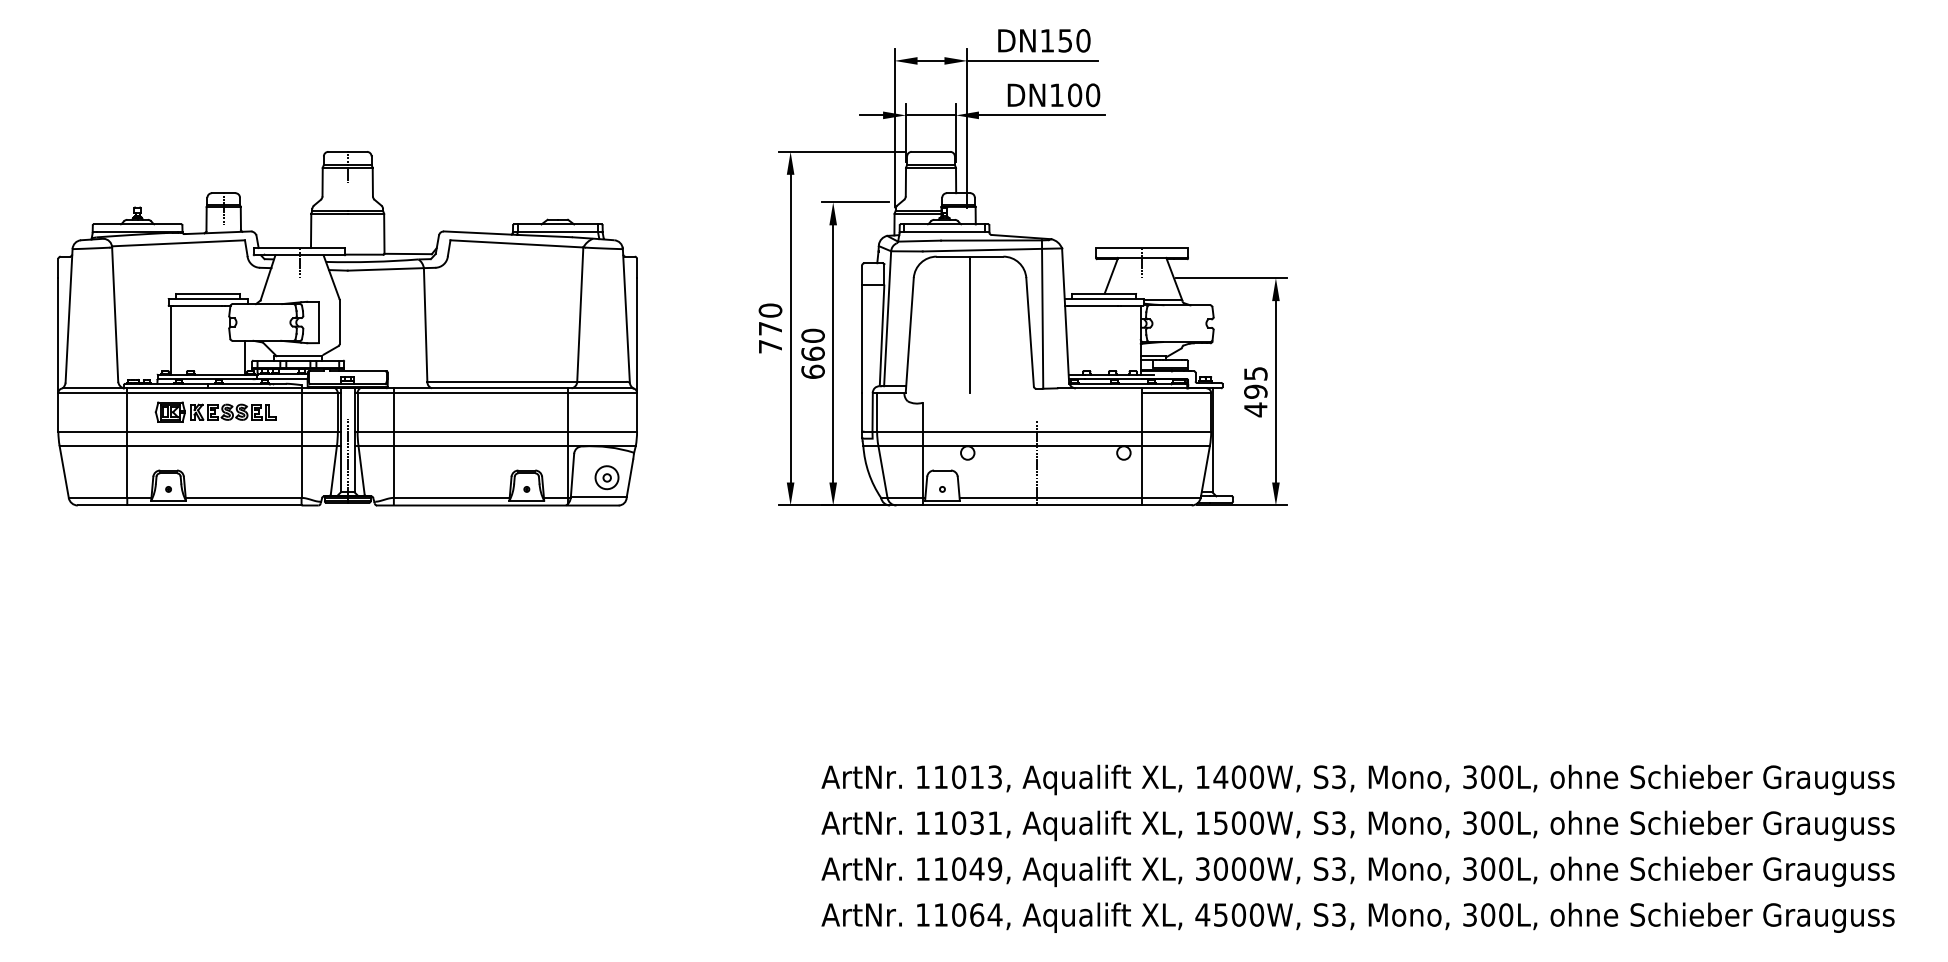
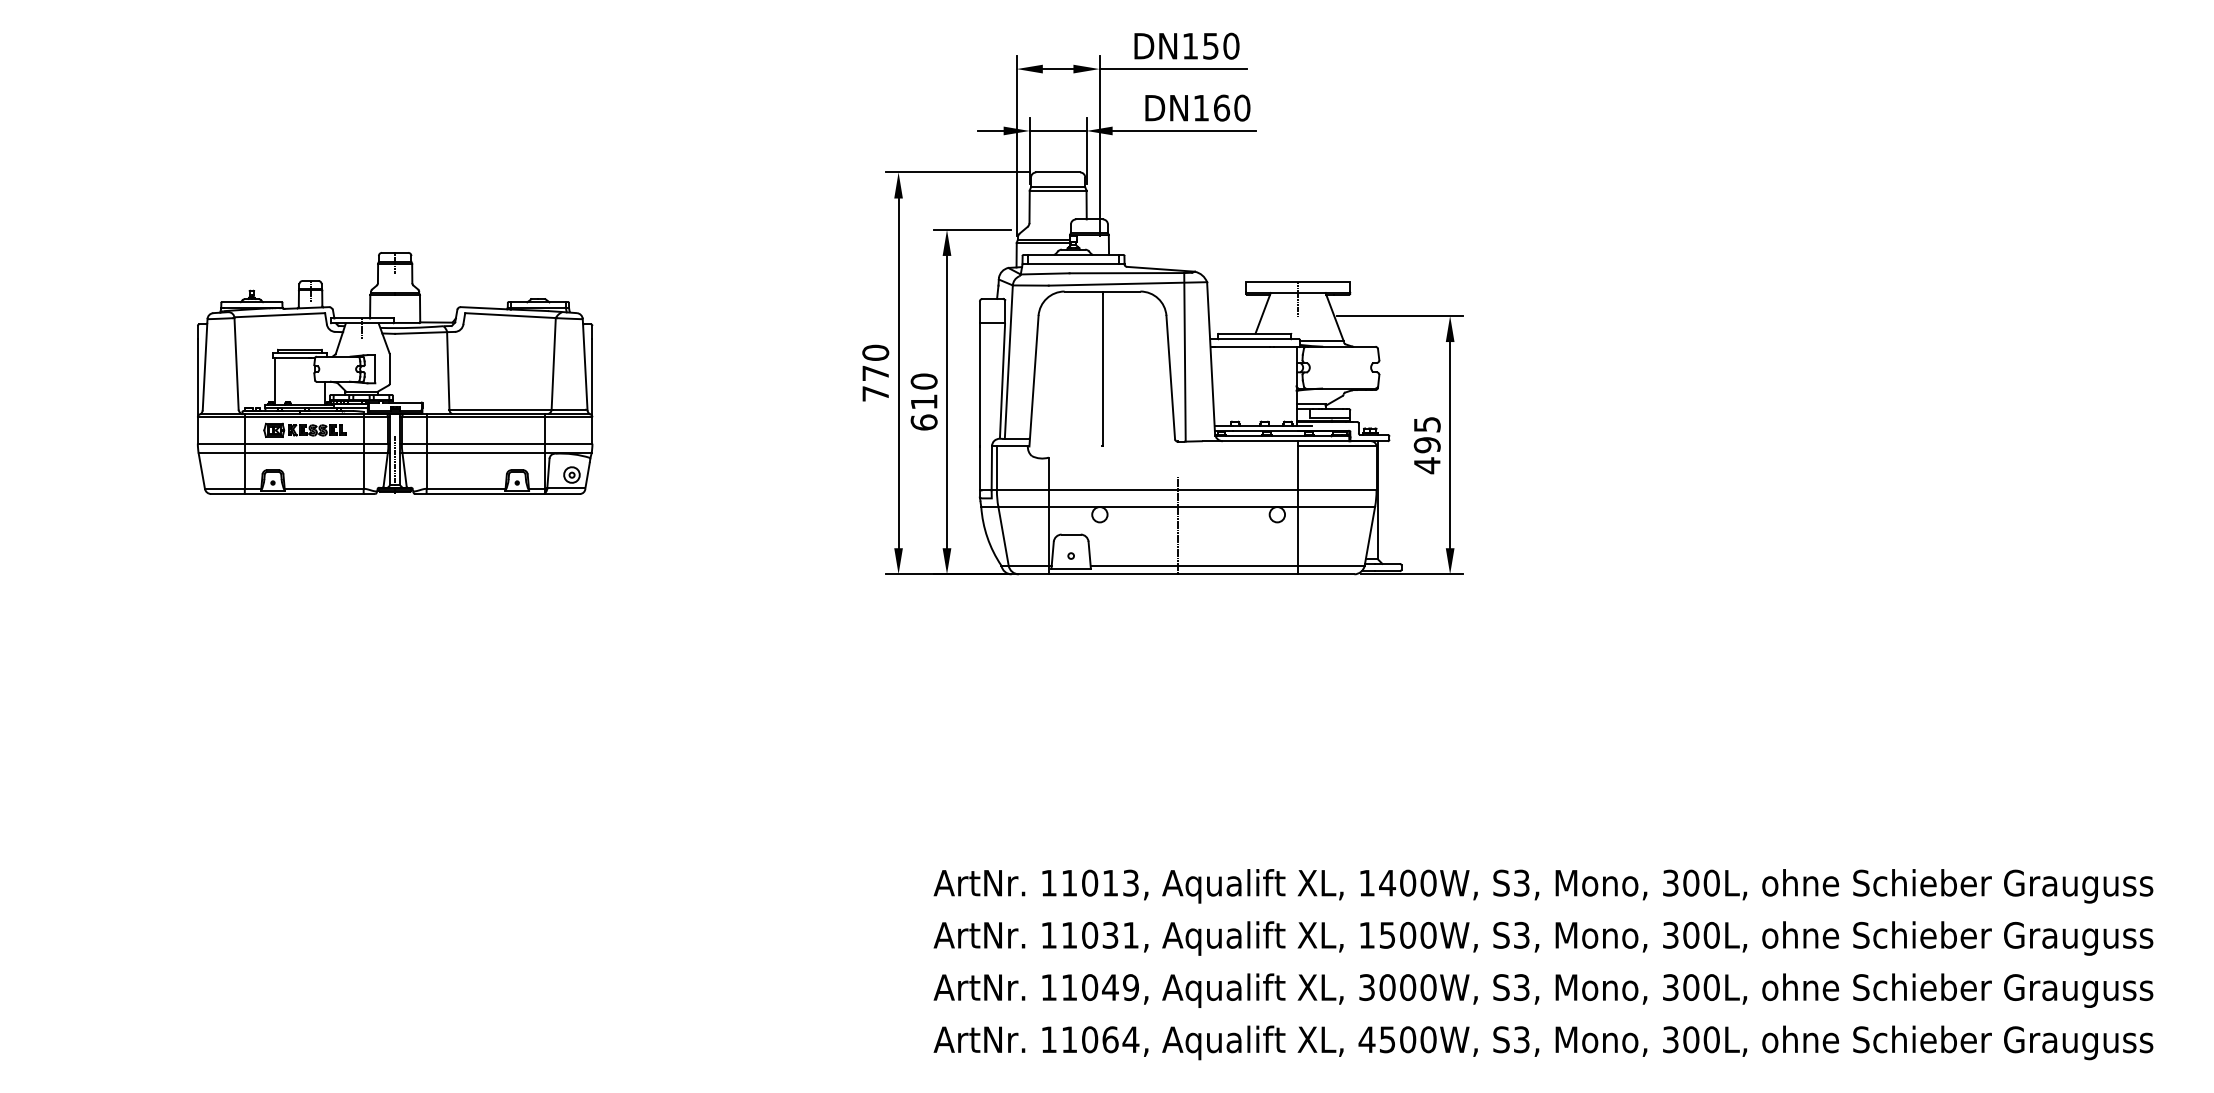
text: (1074, 94) -> (1221, 107), DN100 -> DN160
part: (347, 328) -> (394, 373), size x0.6
text: (812, 353) -> (923, 401), 660 -> 610

